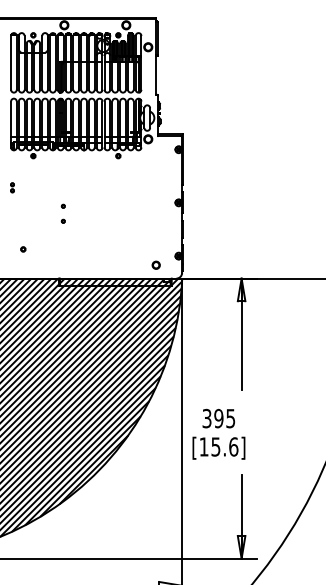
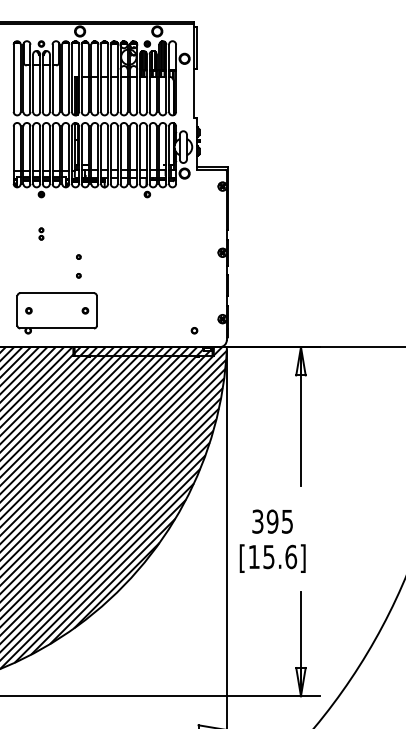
part: (12, 187) -> (41, 233), moved
part: (45, 251) -> (56, 313), added
part: (156, 265) -> (194, 330), size x0.62

